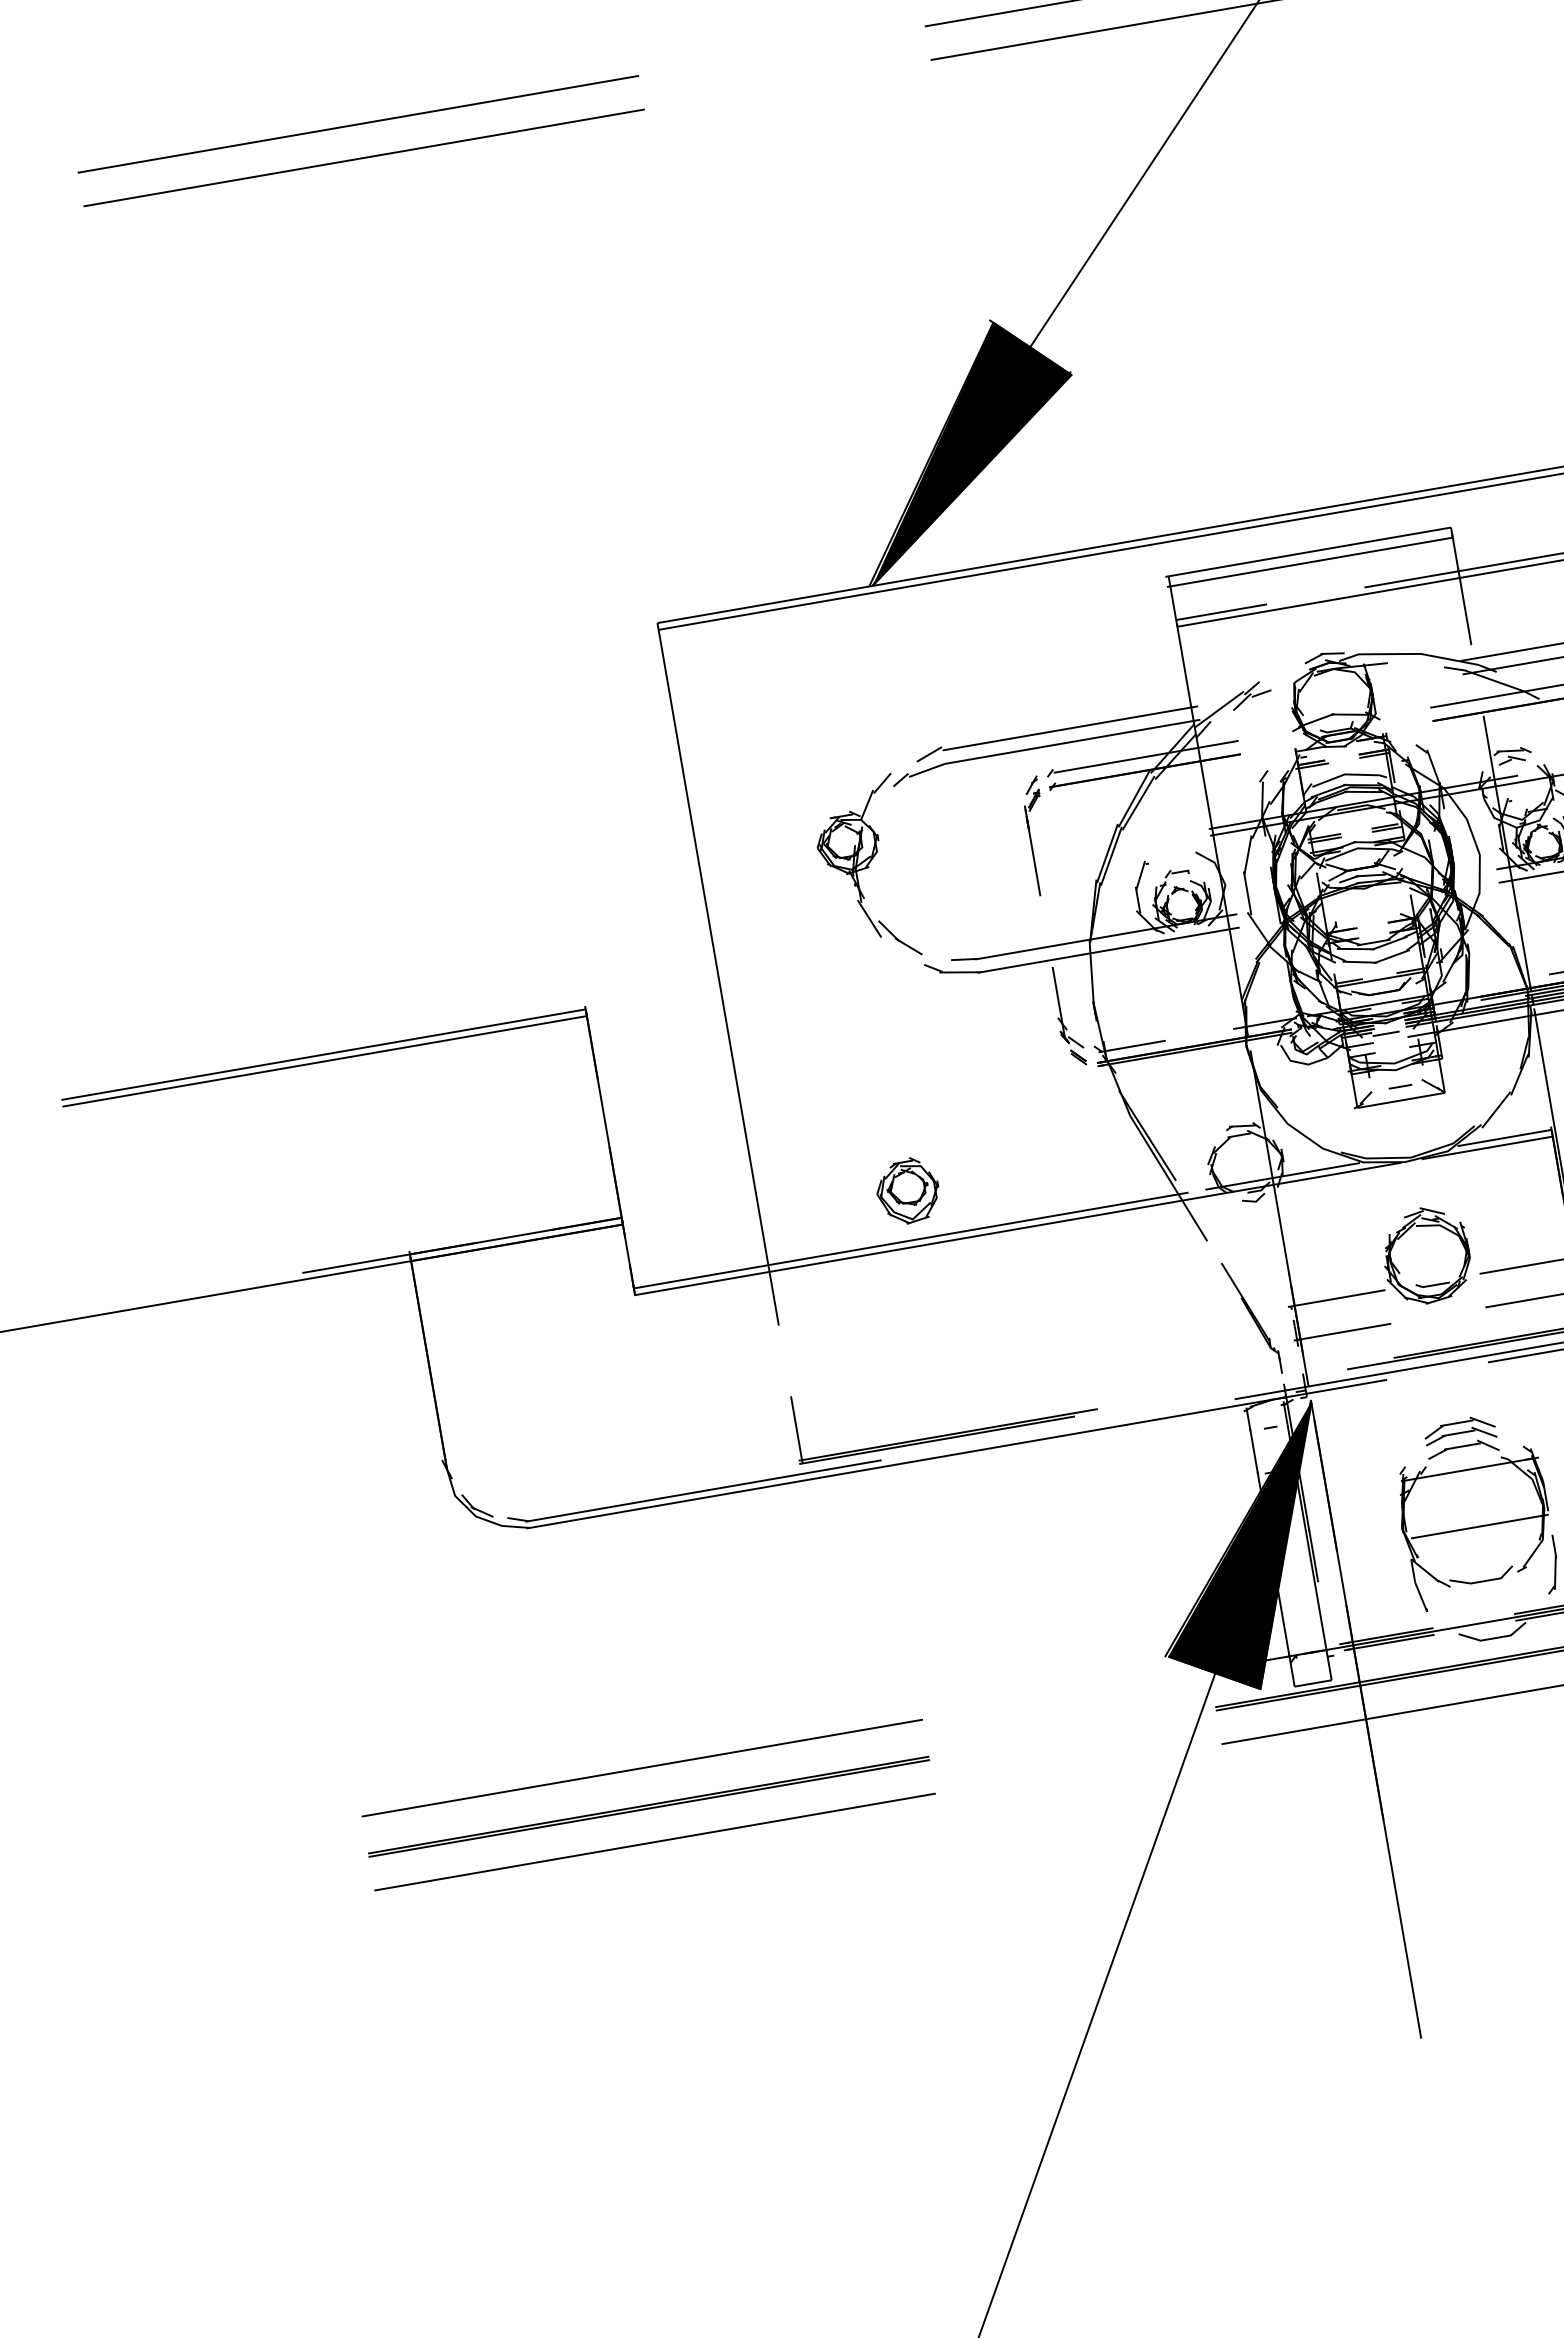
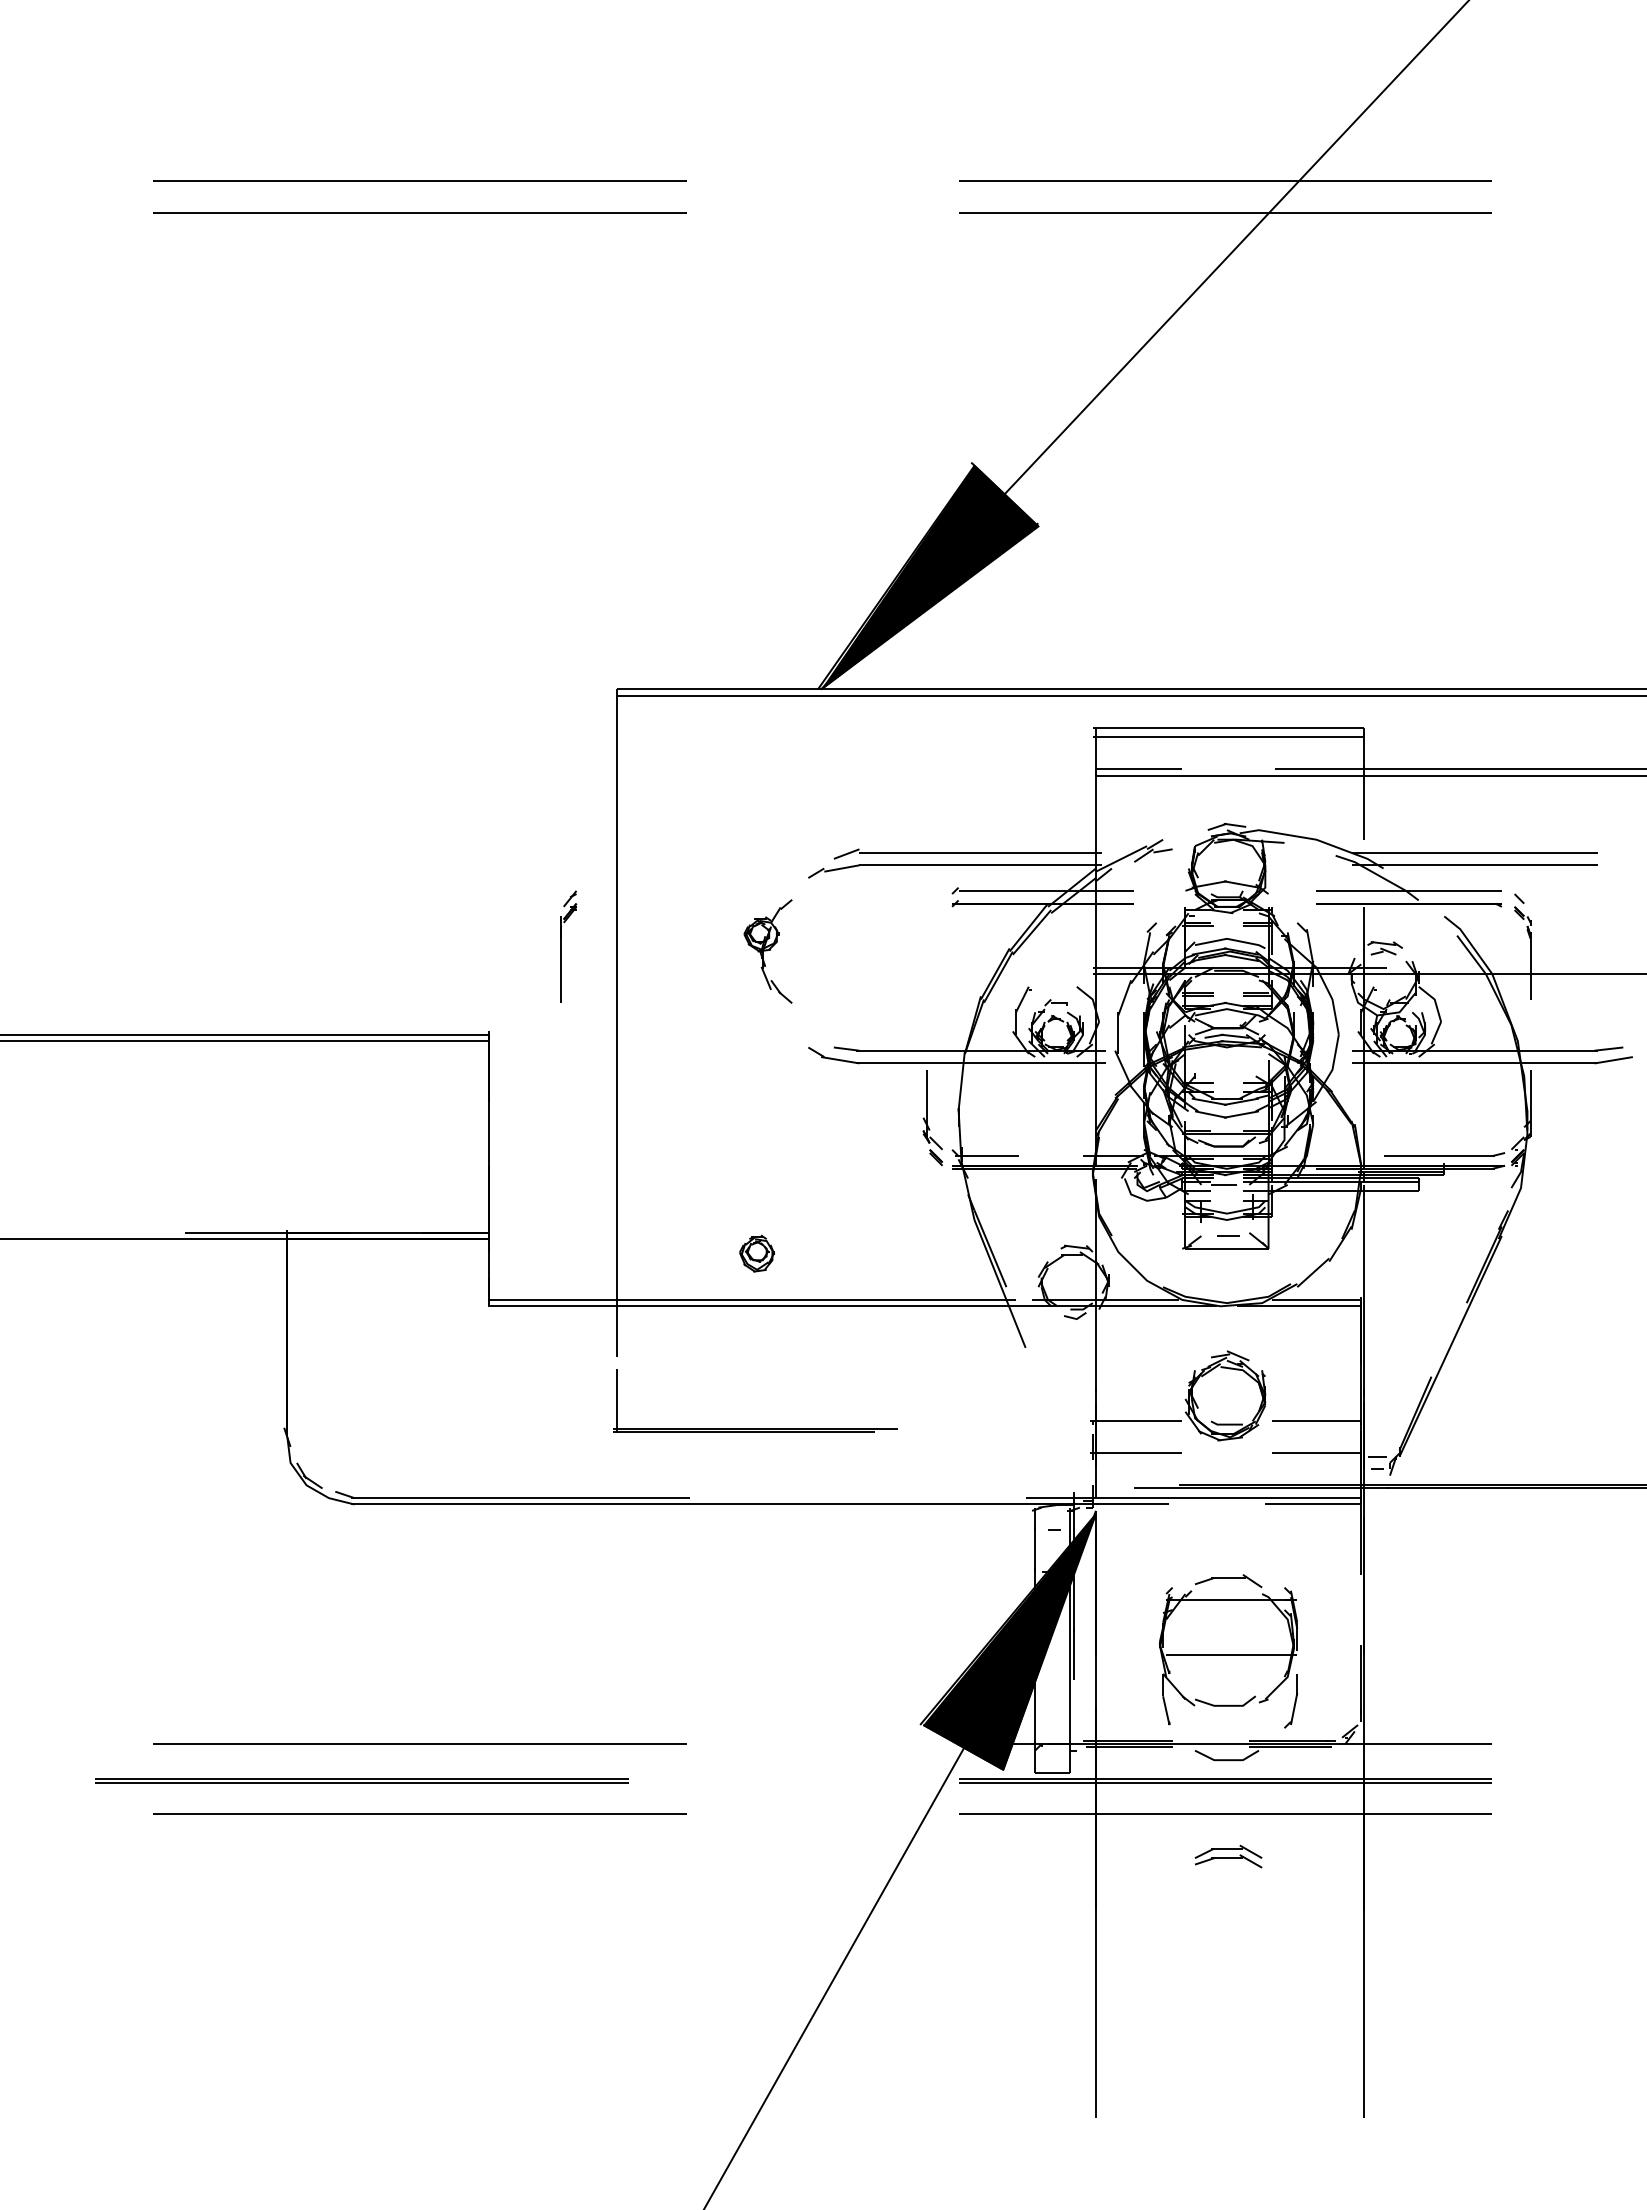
part: (1031, 836) -> (561, 946), moved
part: (863, 871) -> (767, 951), size x0.6
part: (907, 1190) -> (756, 1253), size x0.6
part: (1251, 1317) -> (1054, 1425), removed
part: (1459, 1431) -> (1228, 1856), moved
part: (948, 1434) -> (755, 1428), moved
part: (648, 1806) -> (361, 1780), moved

